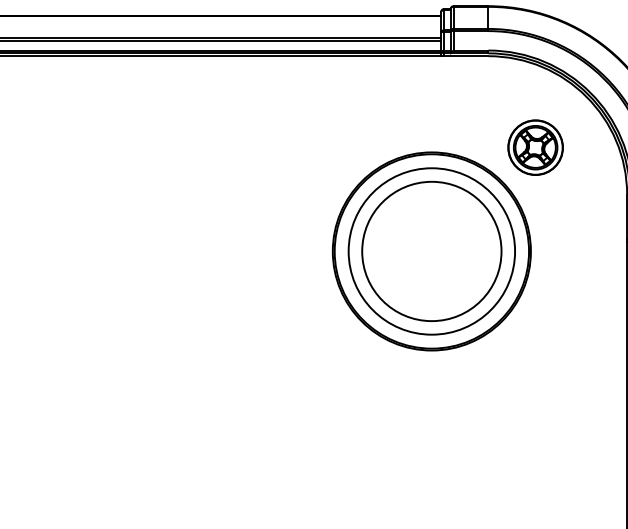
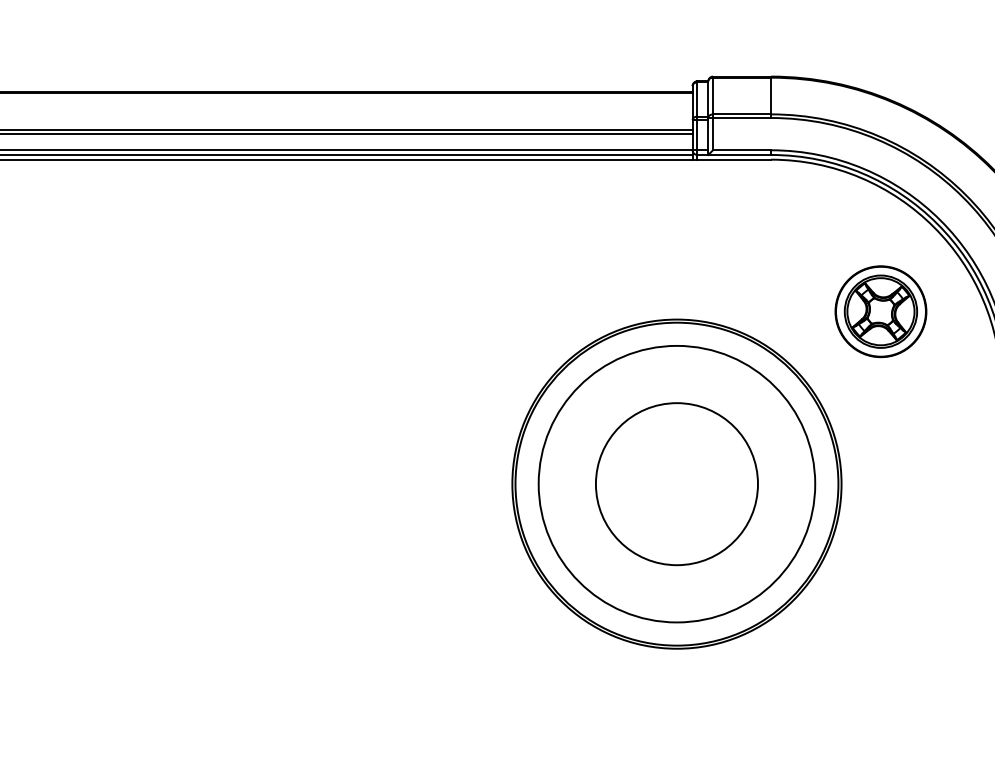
part: (535, 147) -> (880, 311), moved
circle: (431, 251) -> (676, 484), size x0.7

